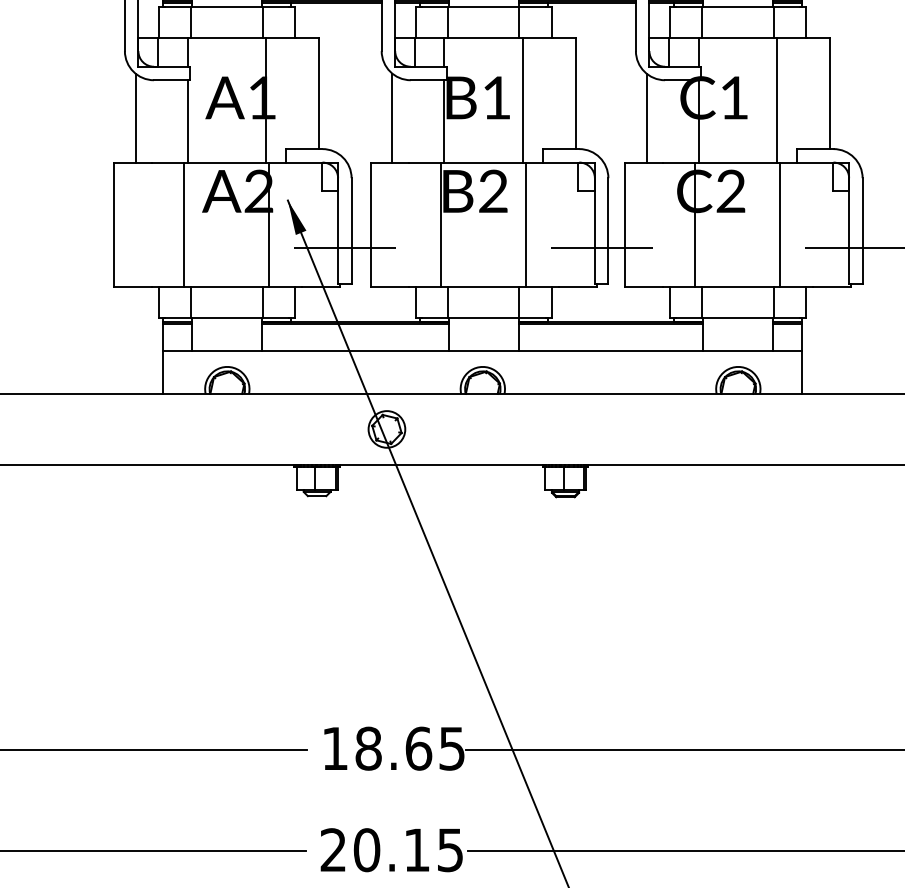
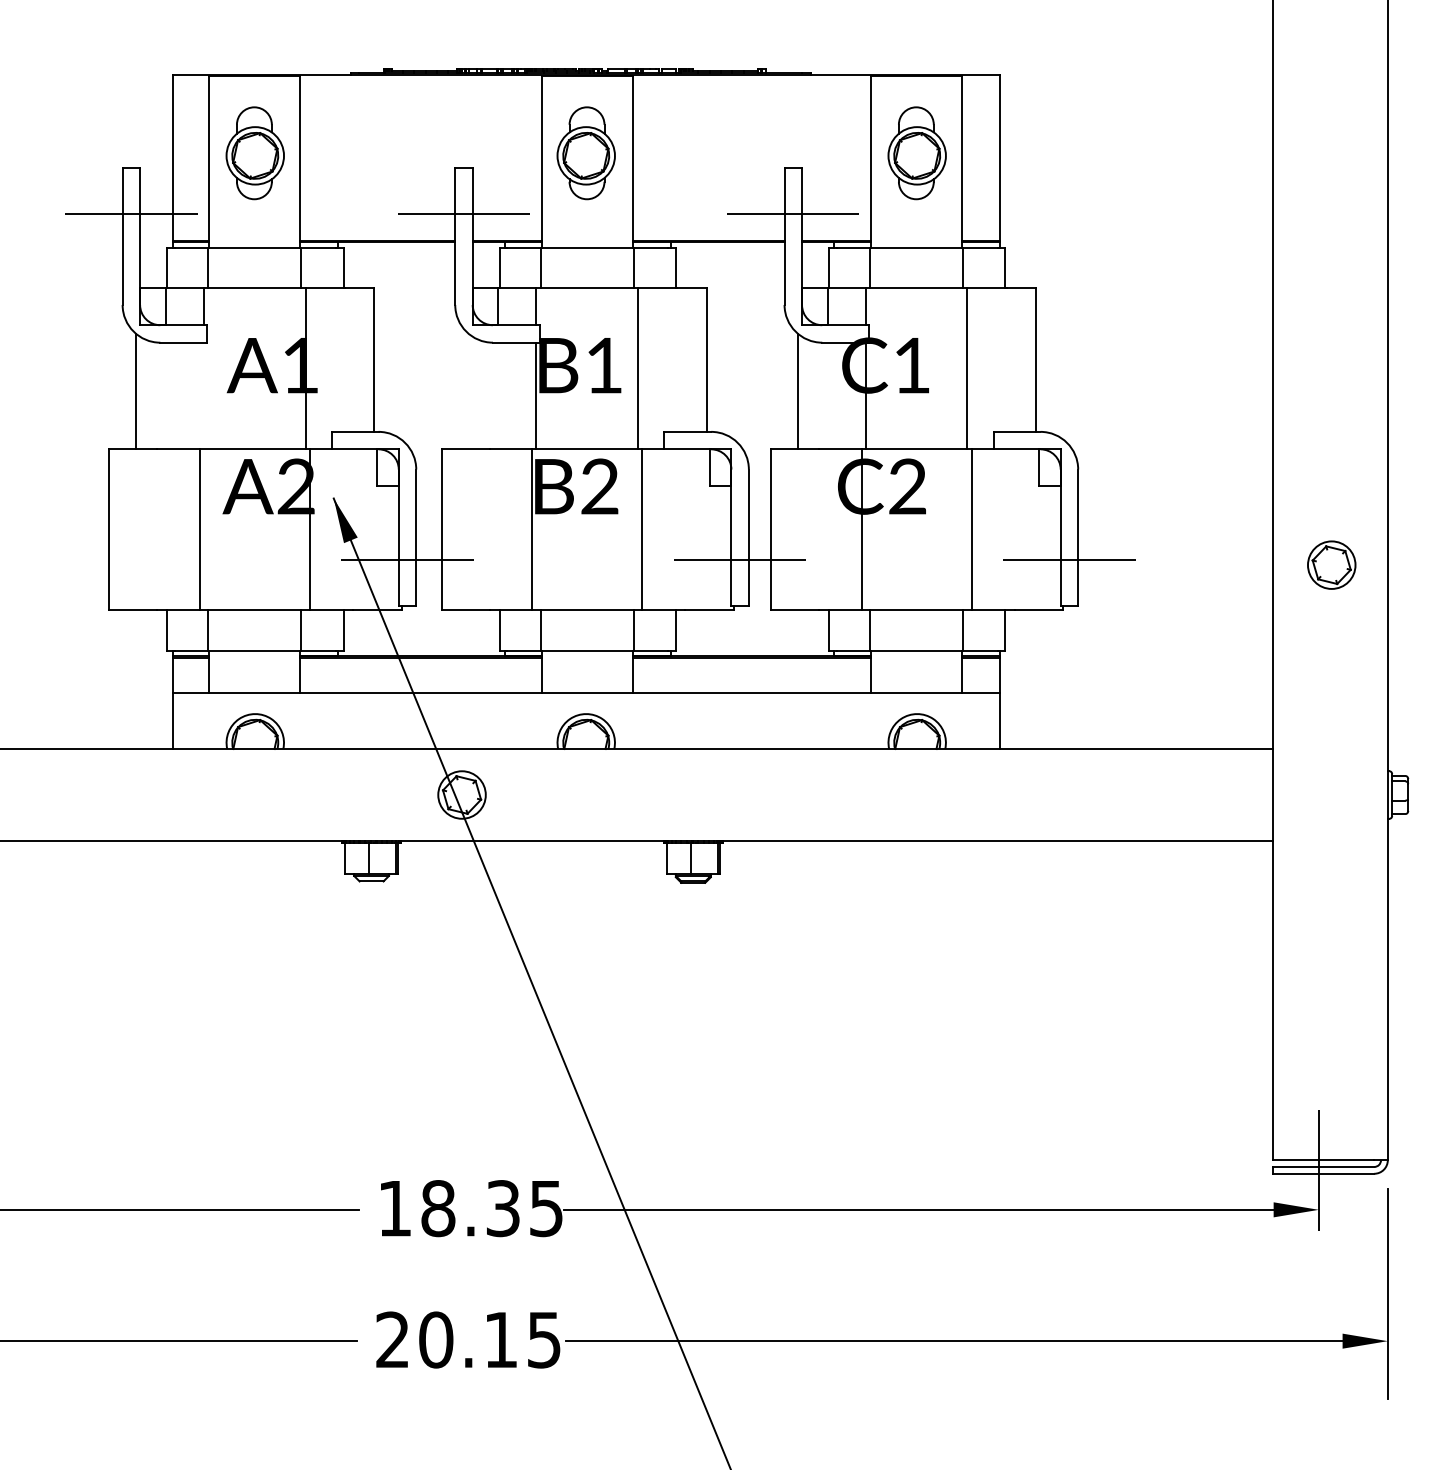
line: (392, 117) -> (469, 391), removed
line: (187, 121) -> (203, 395), removed
text: (418, 748) -> (503, 1208), 18.65 -> 18.35

